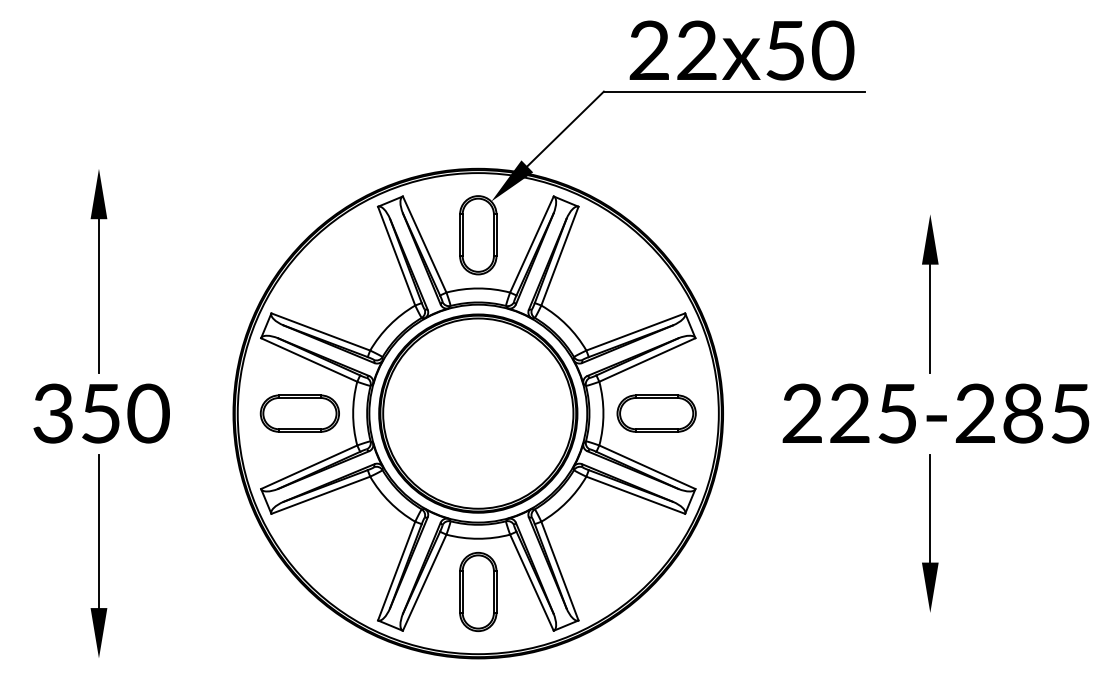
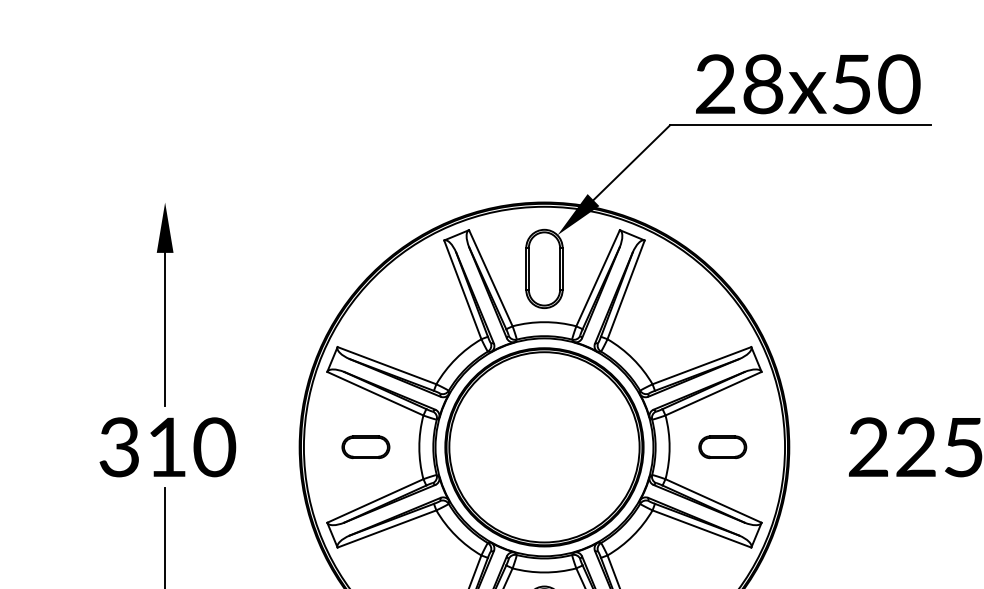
text: (696, 50) -> (762, 84), 22x50 -> 28x50
text: (100, 413) -> (166, 447), 350 -> 310
part: (299, 413) -> (365, 447), size x0.6
part: (656, 413) -> (722, 447), size x0.6

